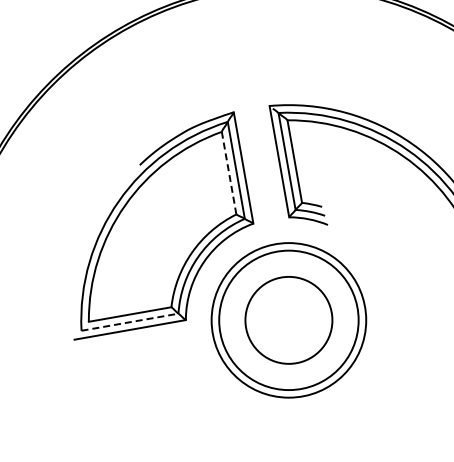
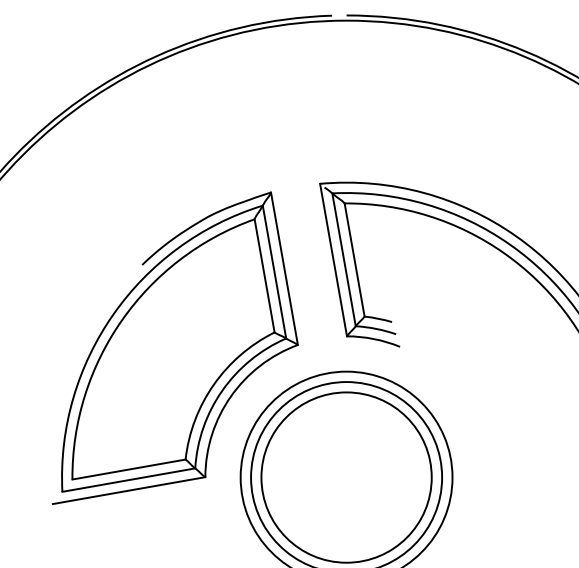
line: (229, 173) -> (265, 276), dashed -> solid
circle: (288, 320) -> (345, 477), size x1.43
line: (130, 322) -> (129, 480), dashed -> solid

